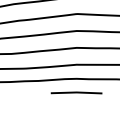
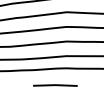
line: (76, 92) -> (55, 85), moved

